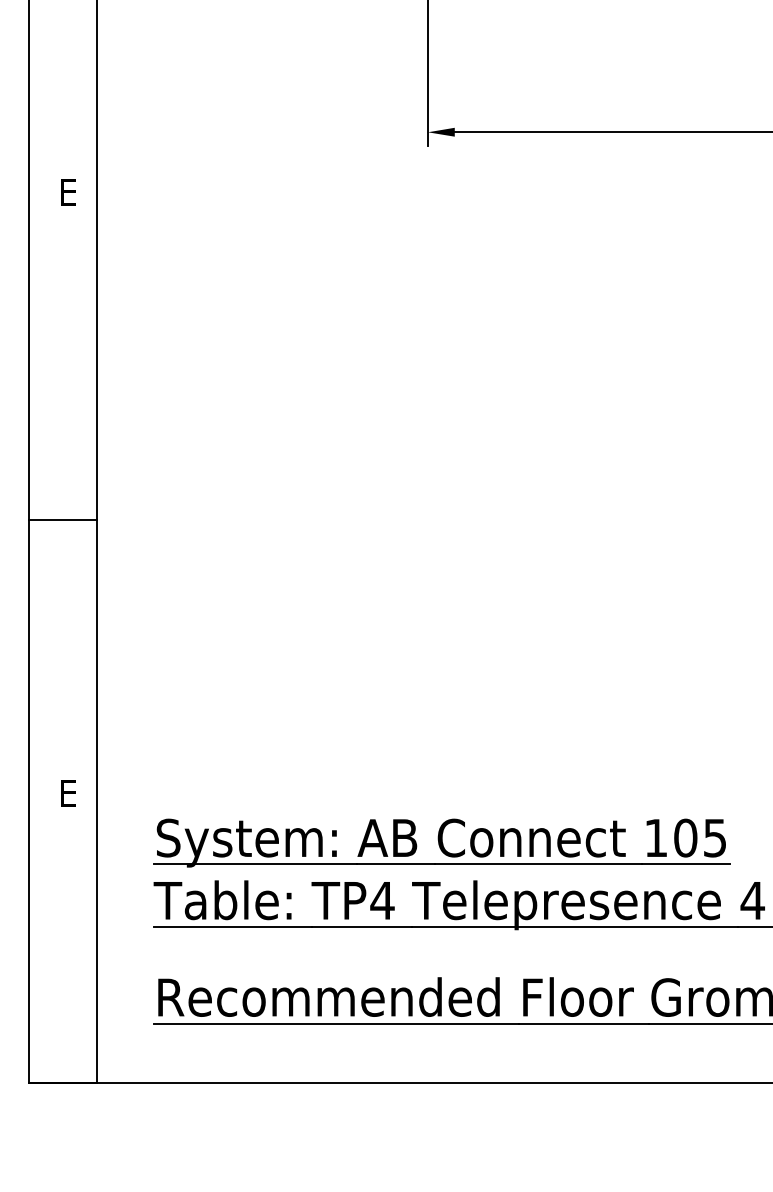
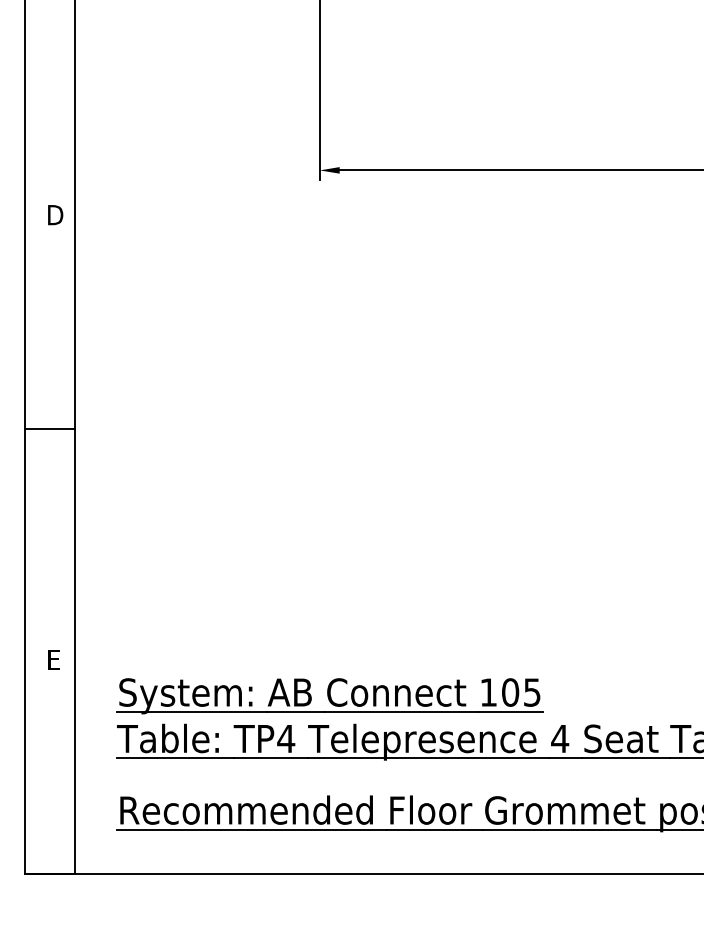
text: (70, 193) -> (55, 215), E -> D
line: (62, 520) -> (49, 429), moved

